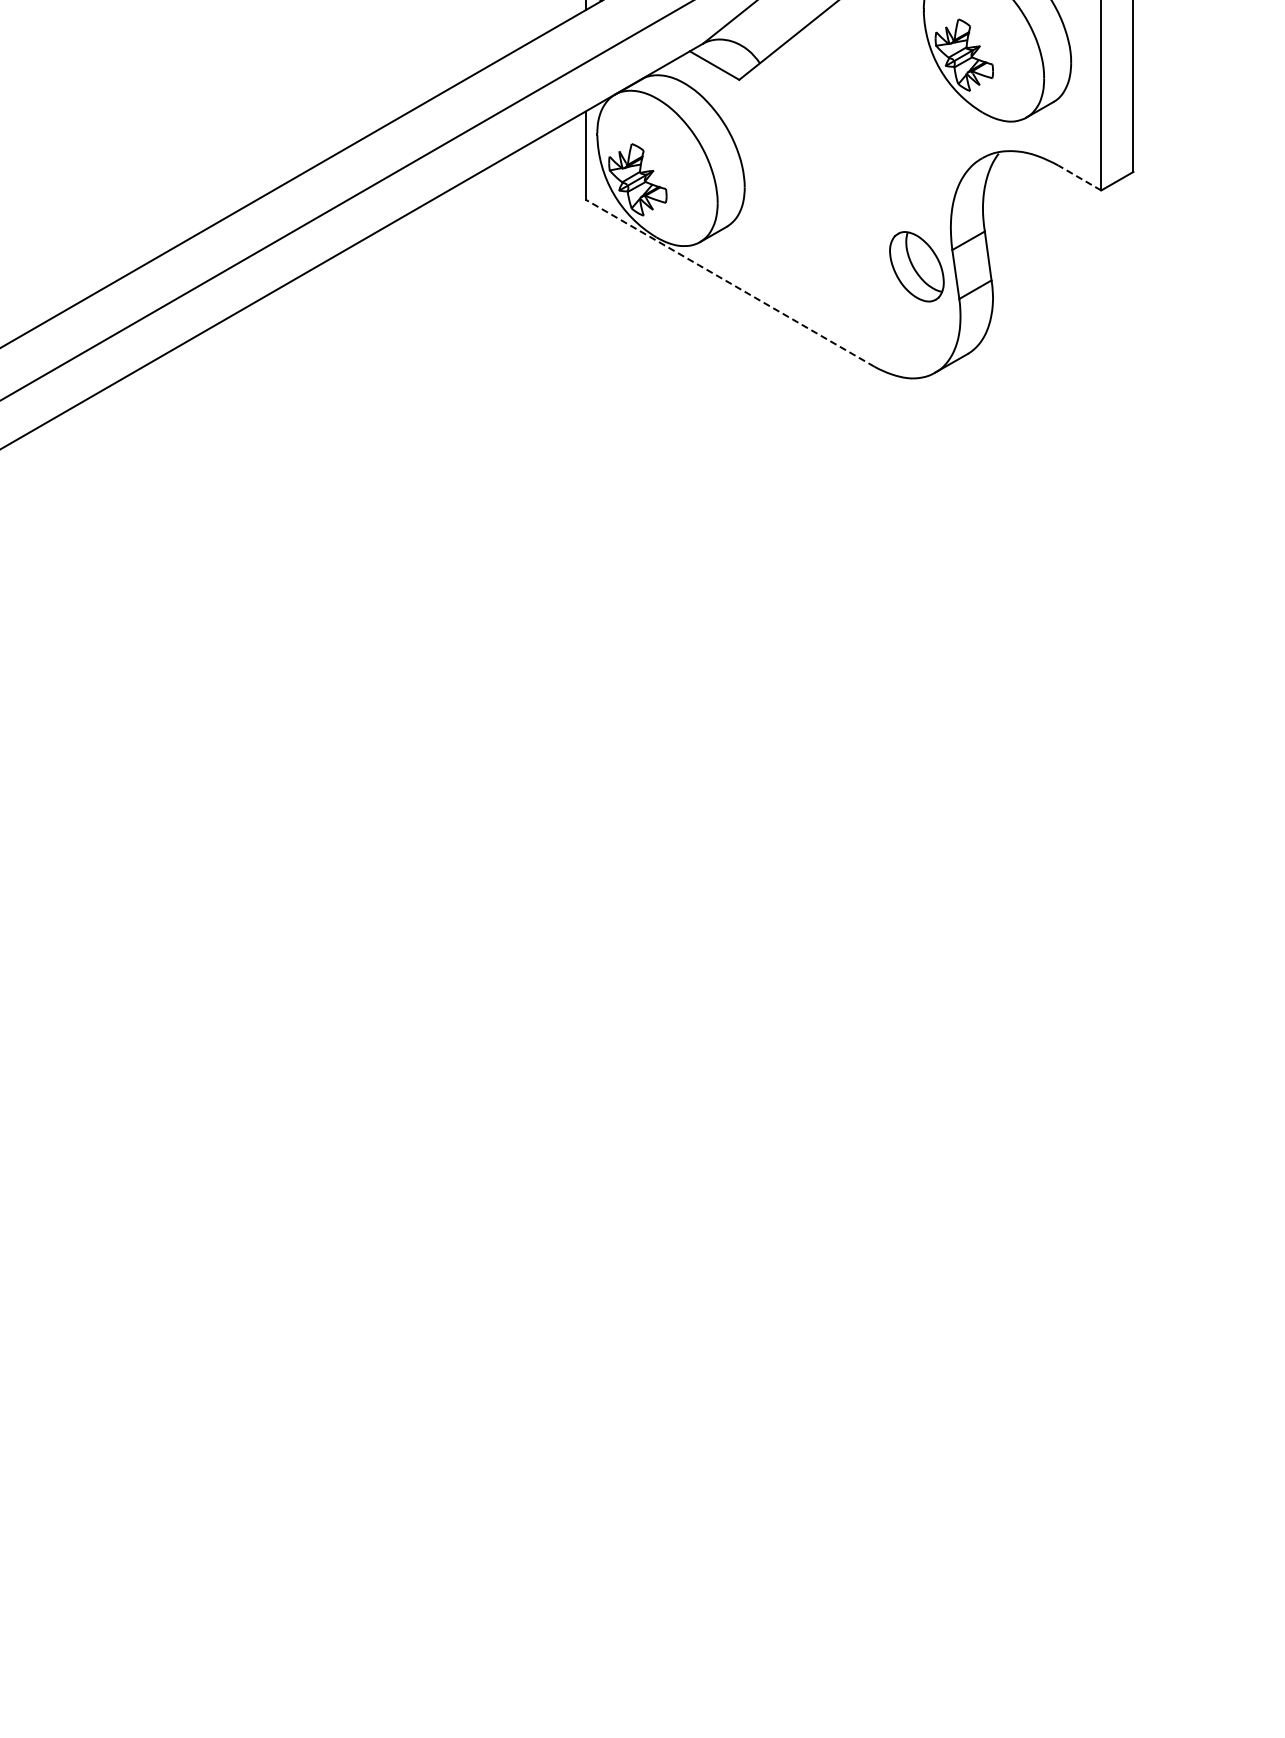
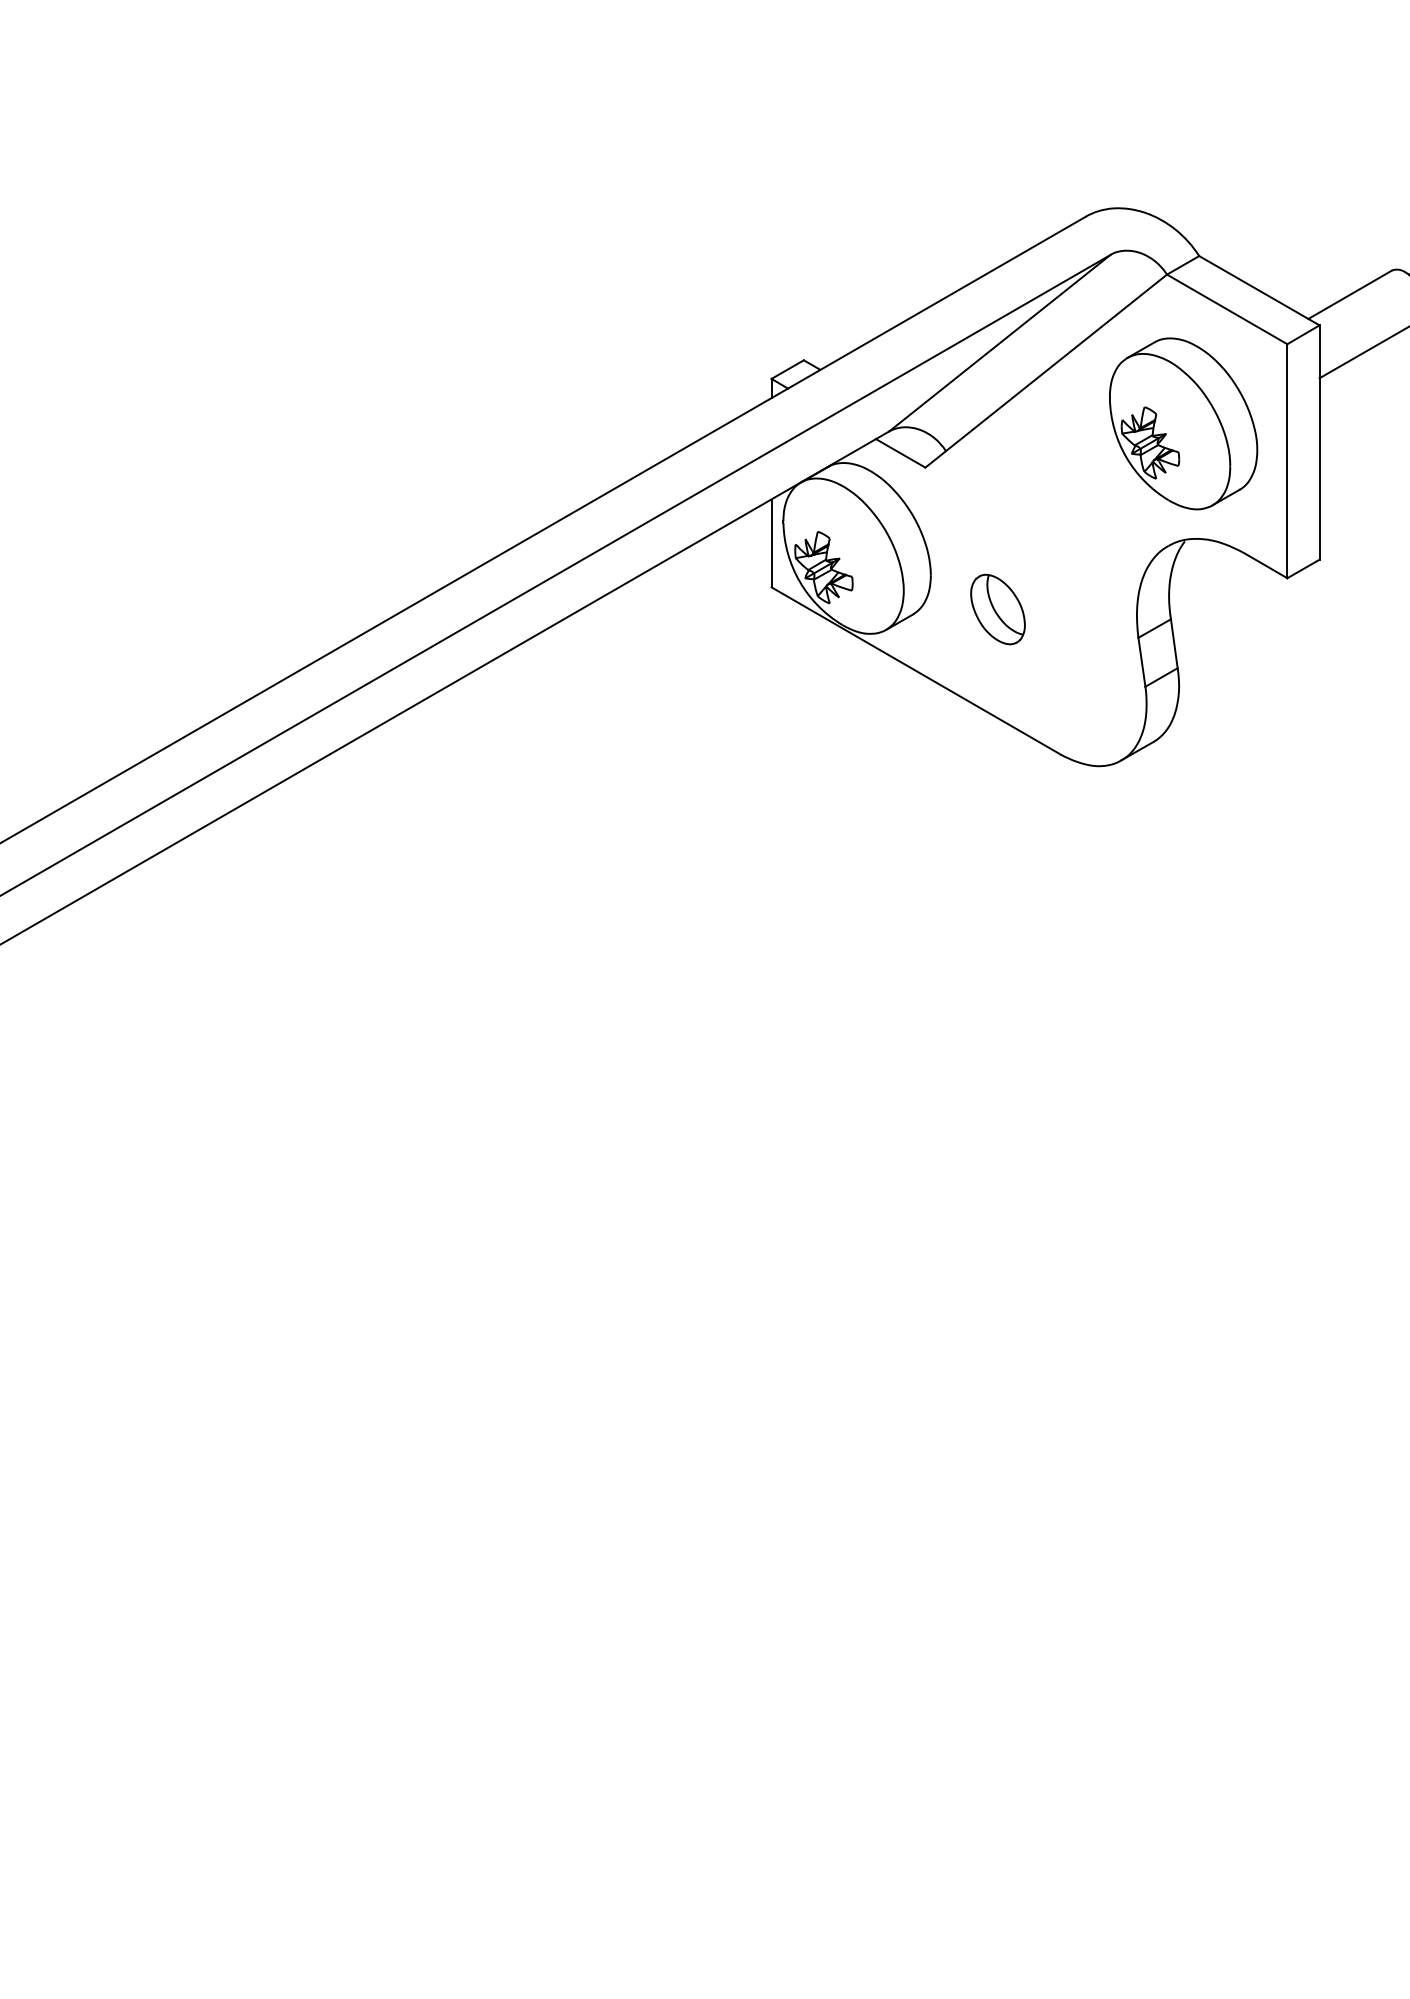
line: (1079, 177) -> (1265, 565), dashed -> solid
part: (916, 266) -> (997, 609), moved
line: (730, 282) -> (916, 670), dashed -> solid

